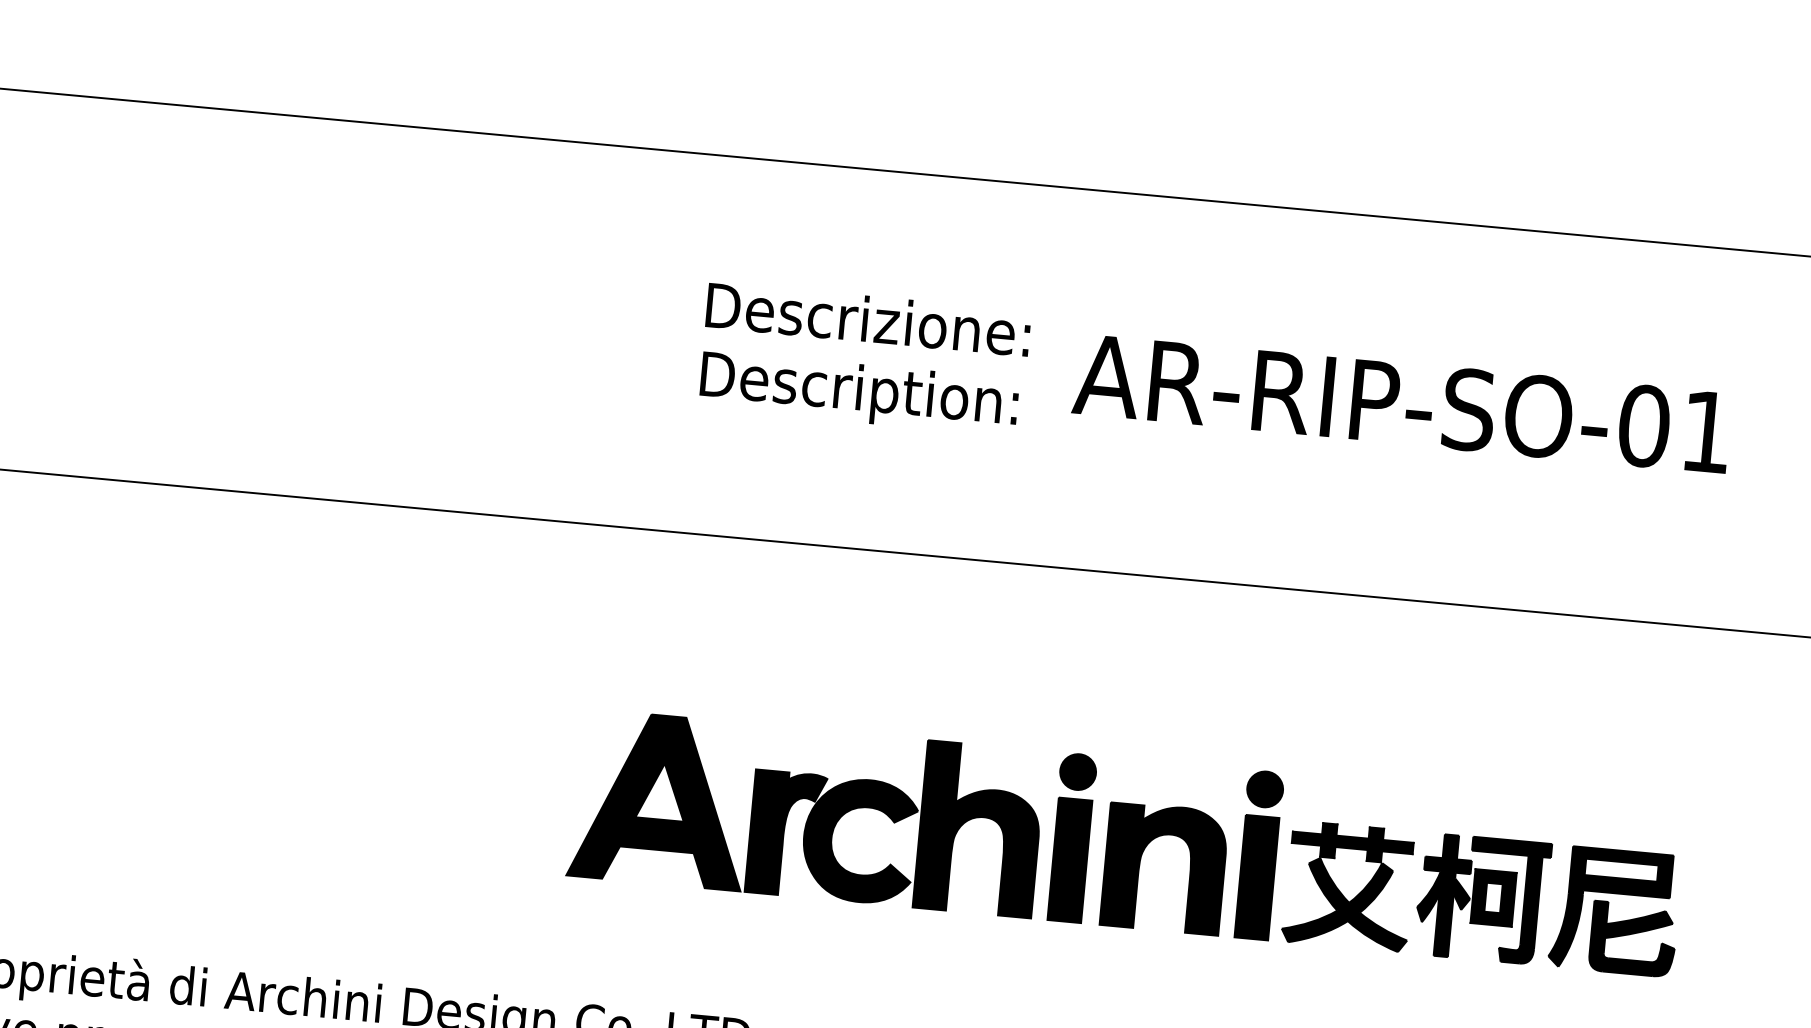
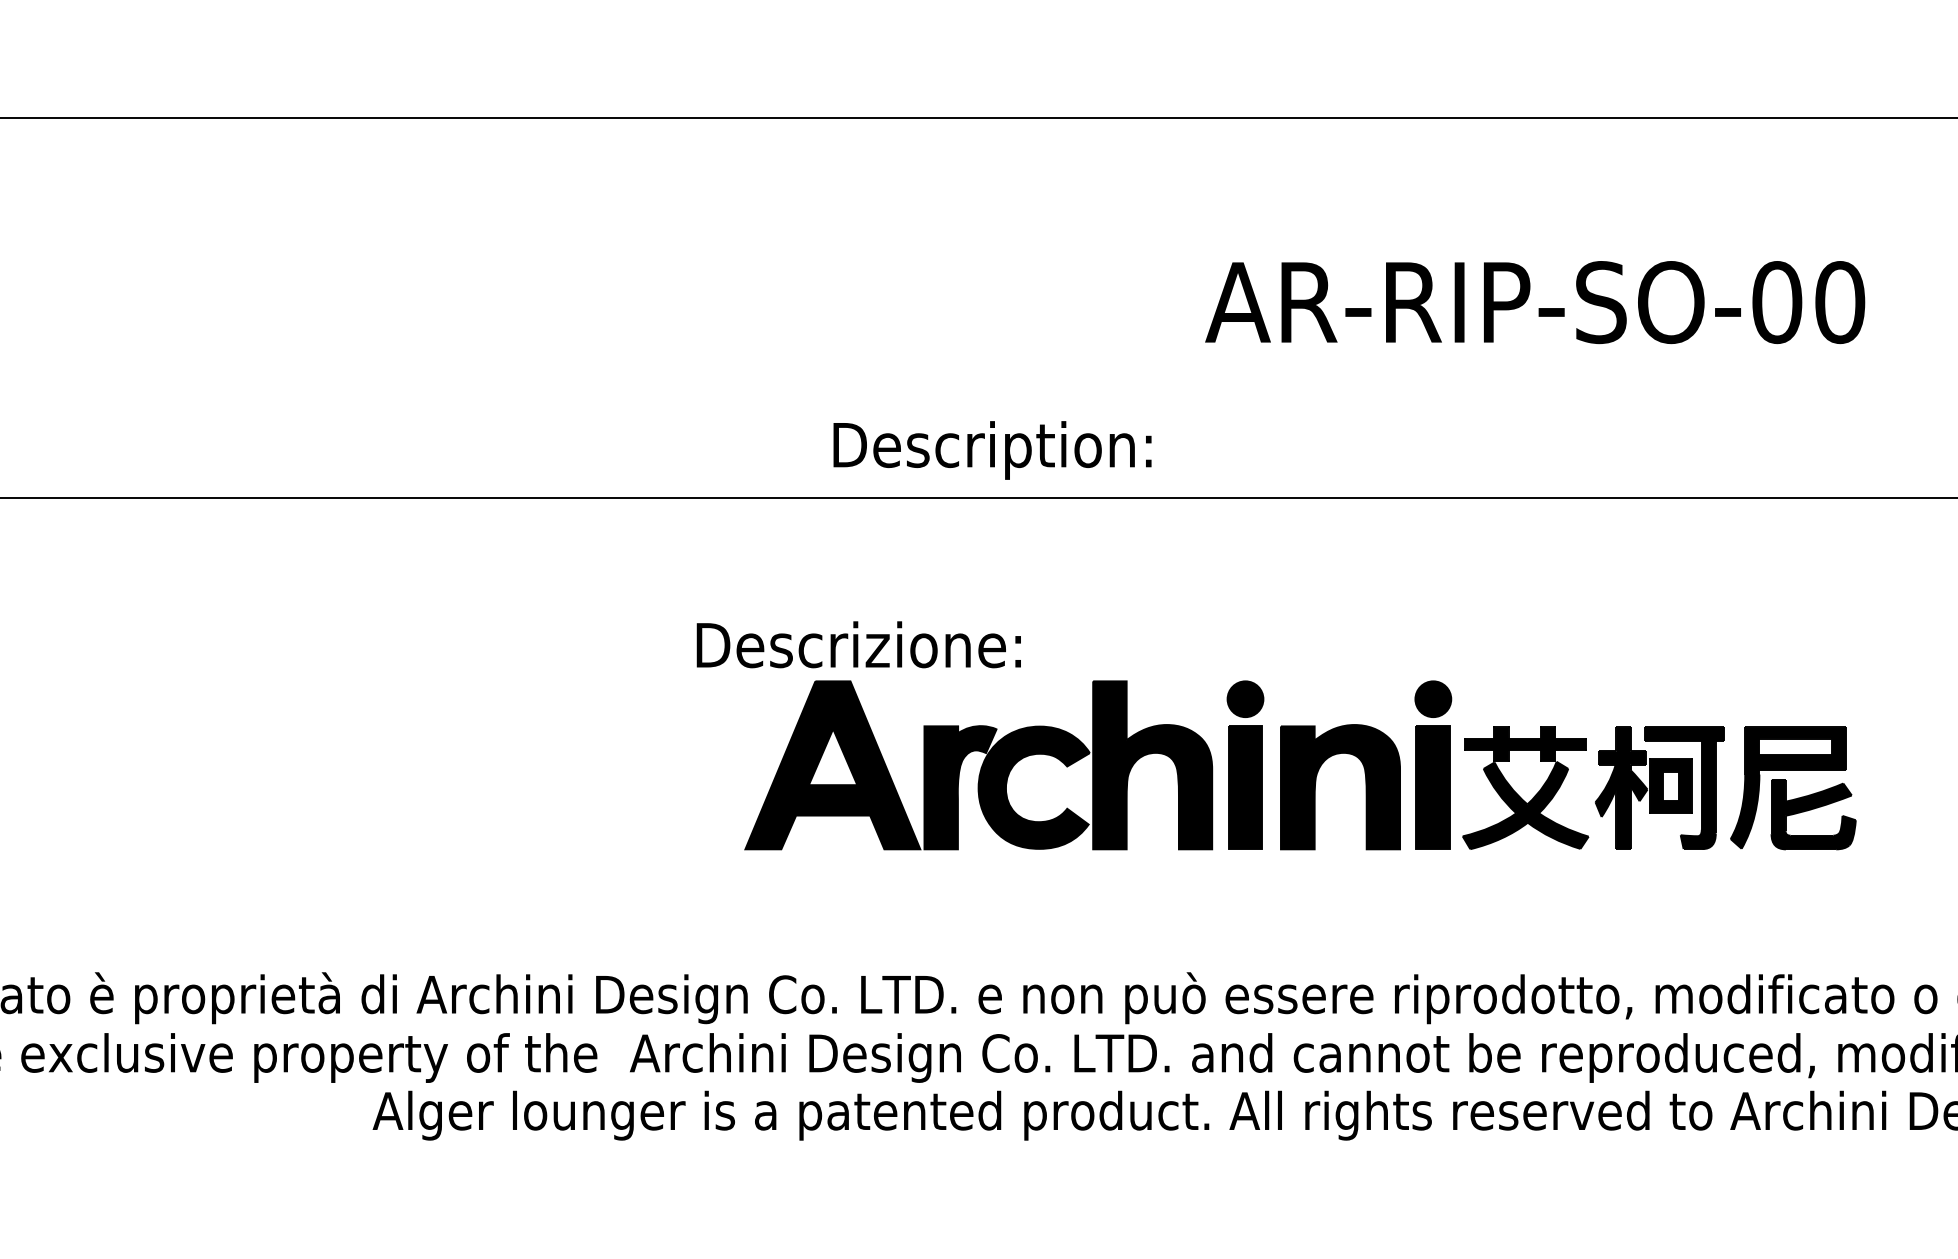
text: (868, 319) -> (858, 644), moved
text: (859, 393) -> (992, 450), moved
text: (1707, 431) -> (1840, 302), AR-RIP-SO-01 -> AR-RIP-SO-00

